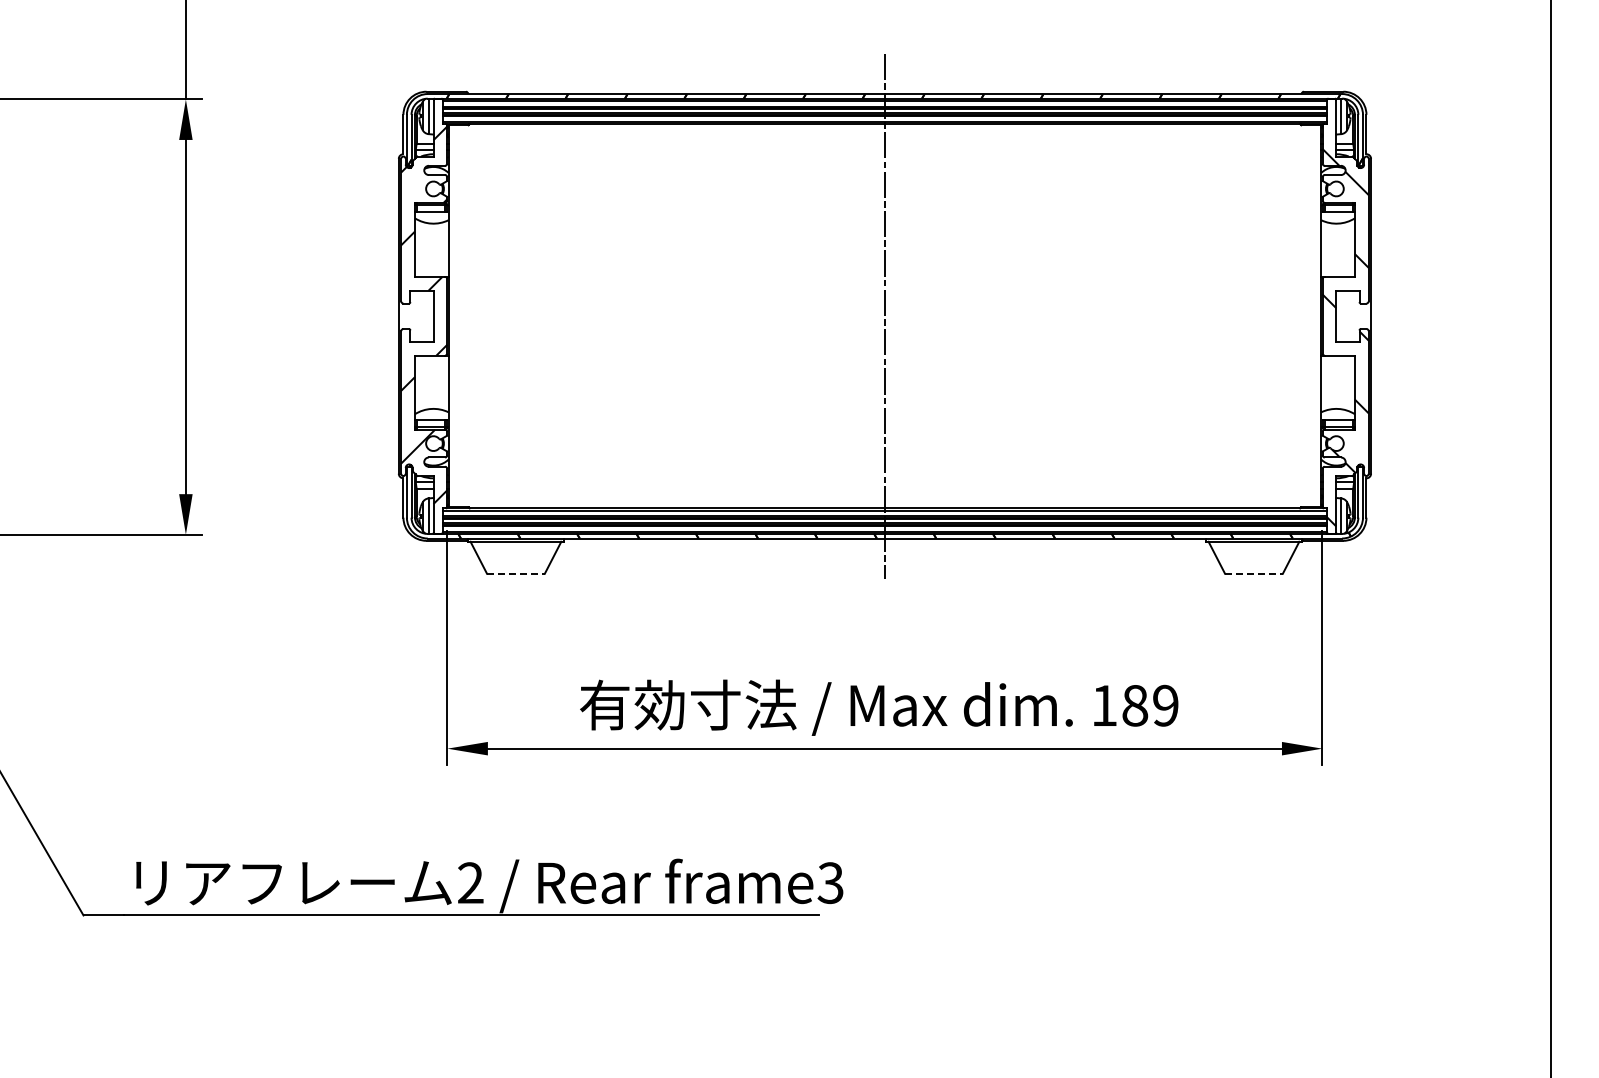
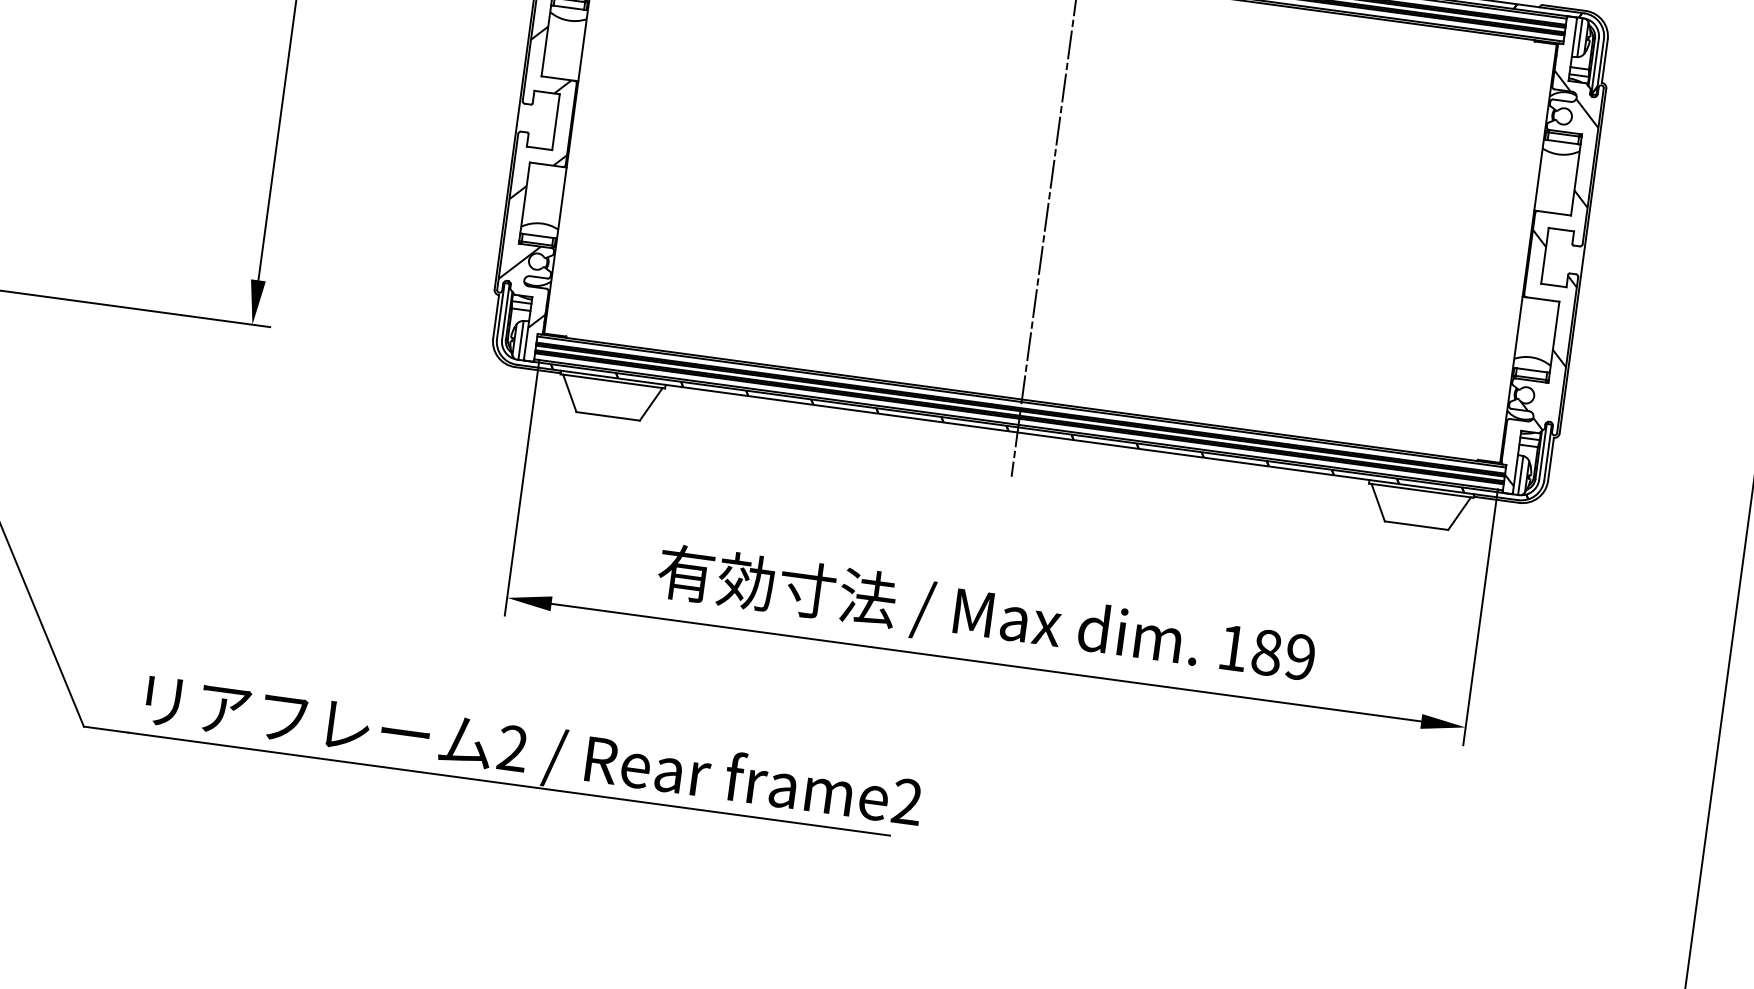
line: (515, 573) -> (607, 416), dashed -> solid
line: (1253, 573) -> (1416, 525), dashed -> solid
text: (830, 883) -> (906, 802), frame3 -> frame2

